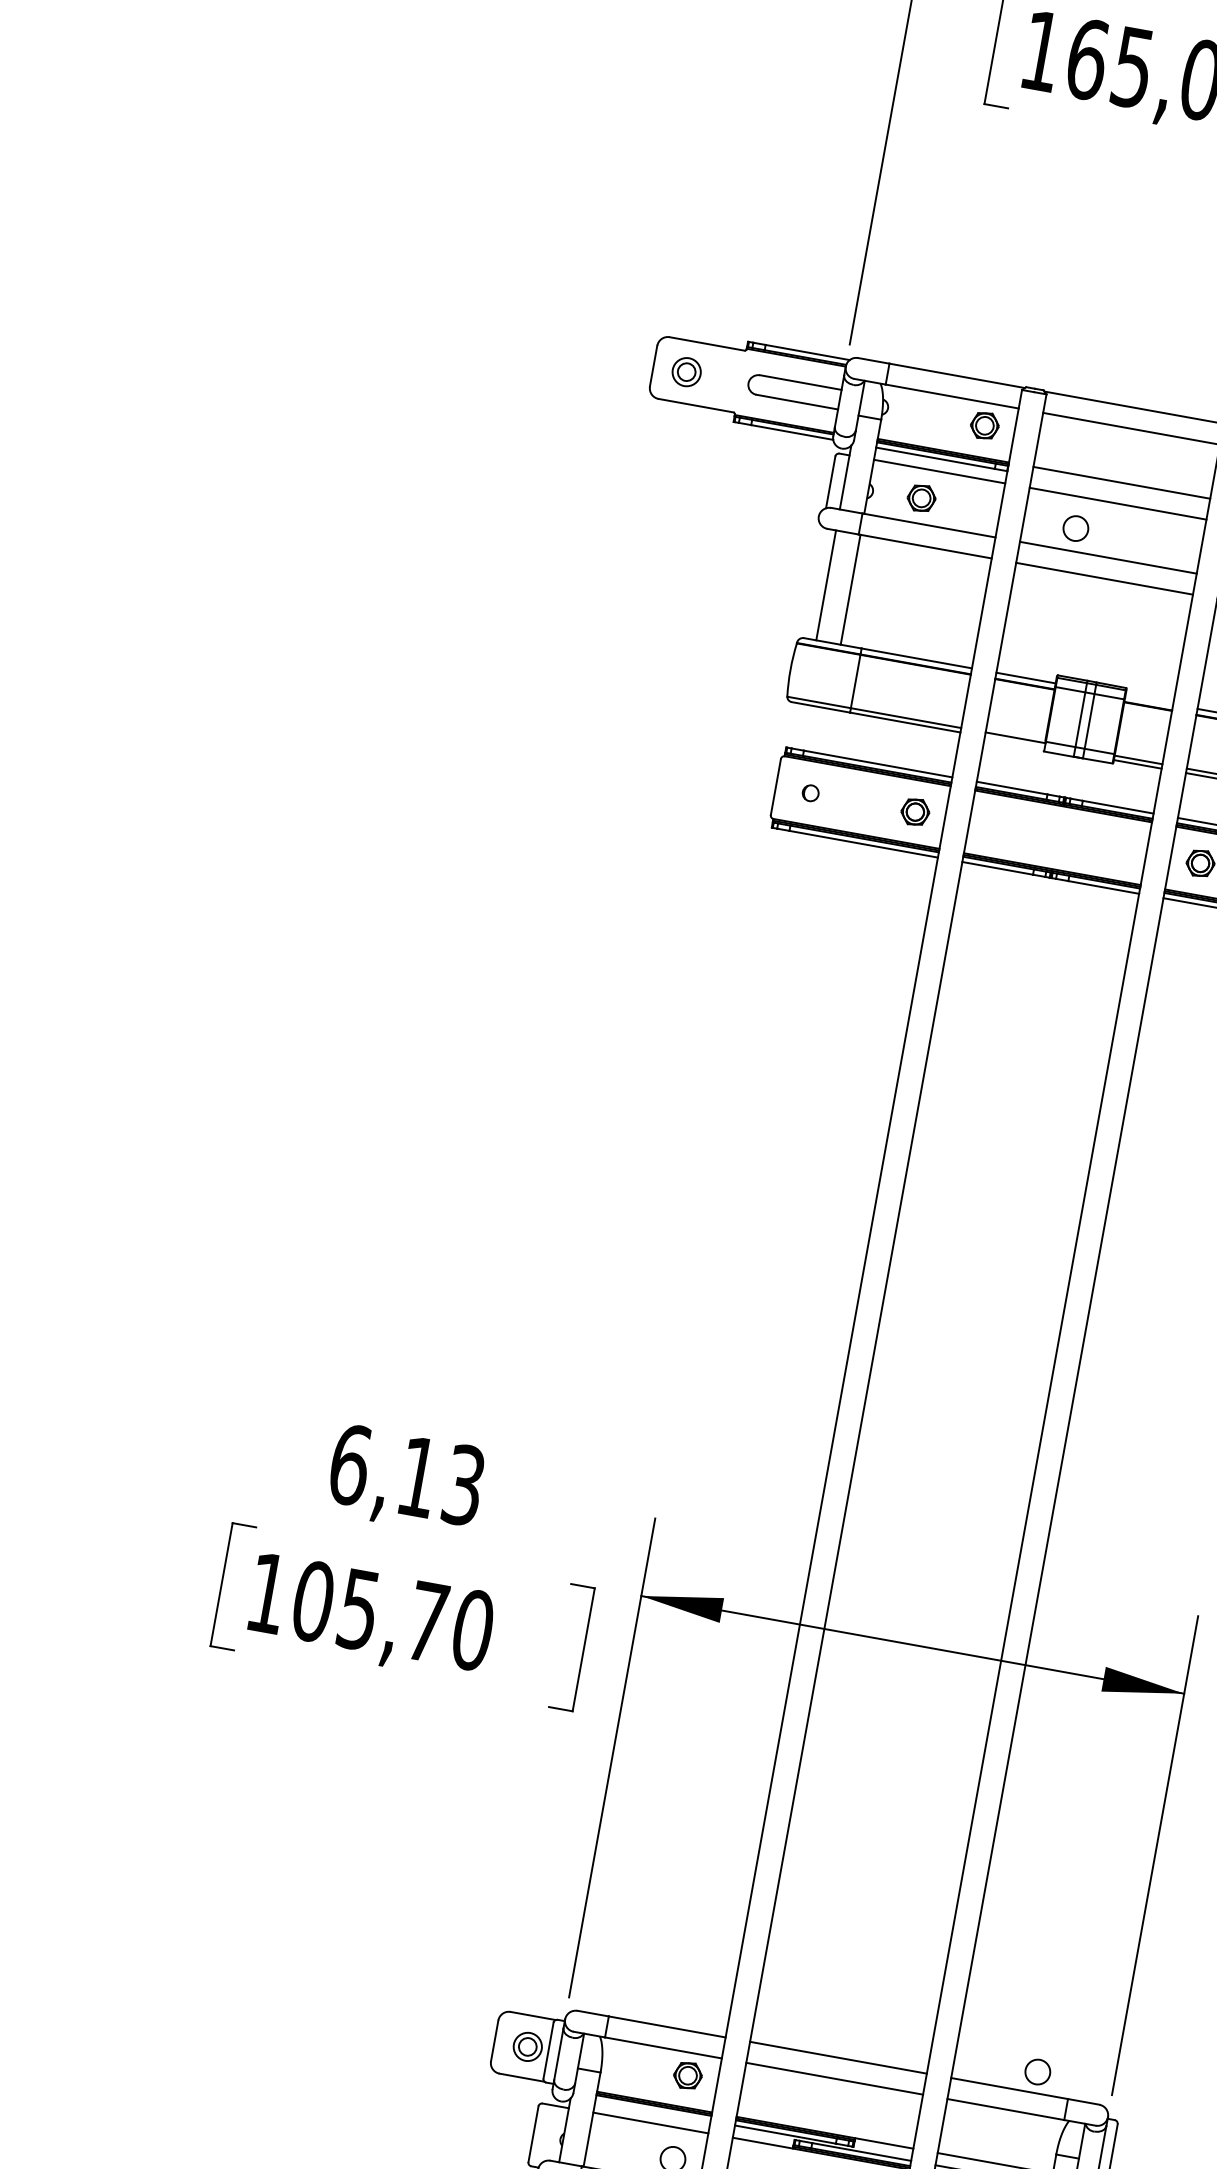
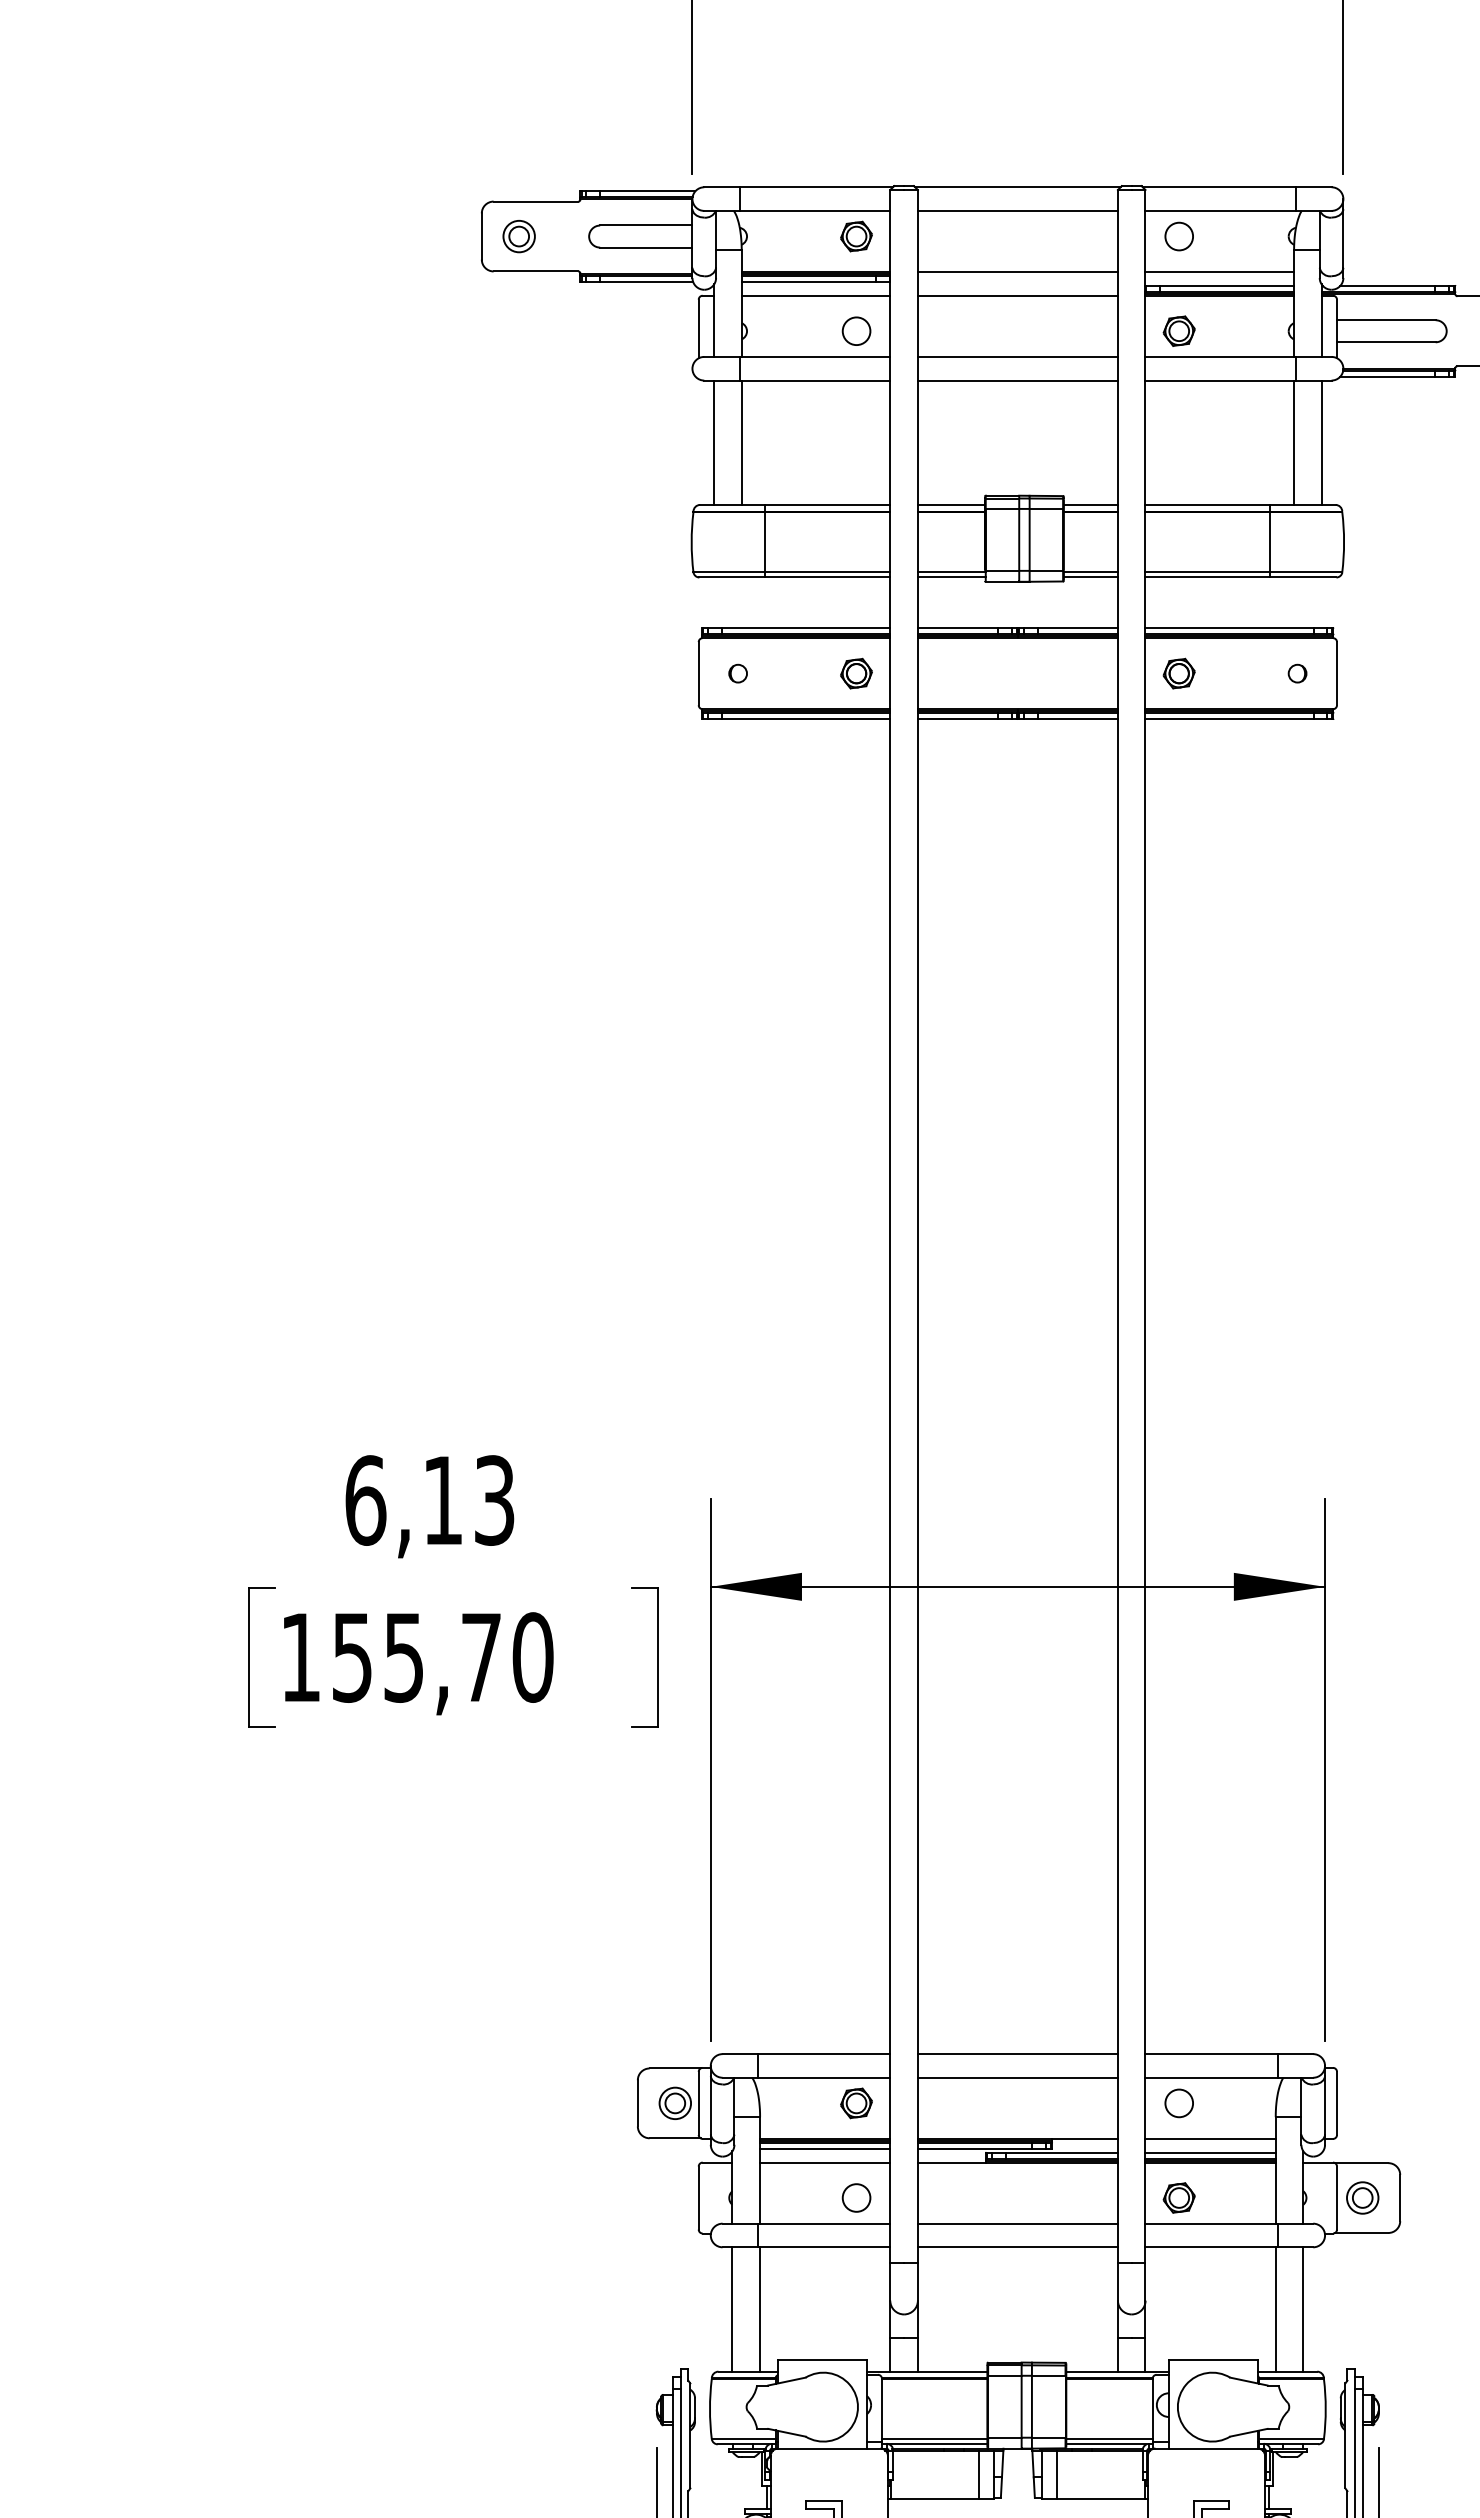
part: (921, 498) -> (801, 328), removed
circle: (1075, 527) -> (856, 330), moved
line: (1149, 699) -> (1090, 504), added
line: (1014, 742) -> (951, 577), added
text: (313, 1601) -> (352, 1657), 105,70 -> 155,70
circle: (1037, 2072) -> (1178, 2103), moved
line: (653, 2110) -> (825, 2148), added

